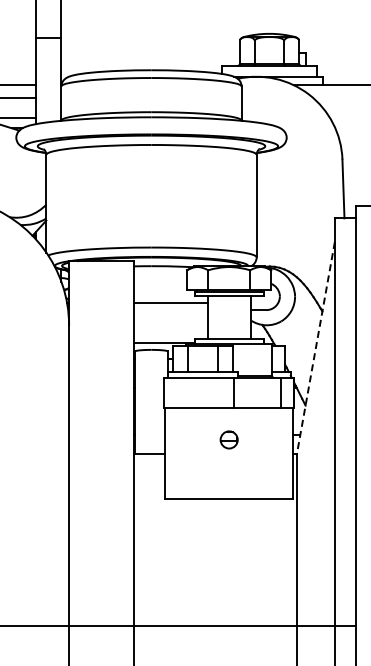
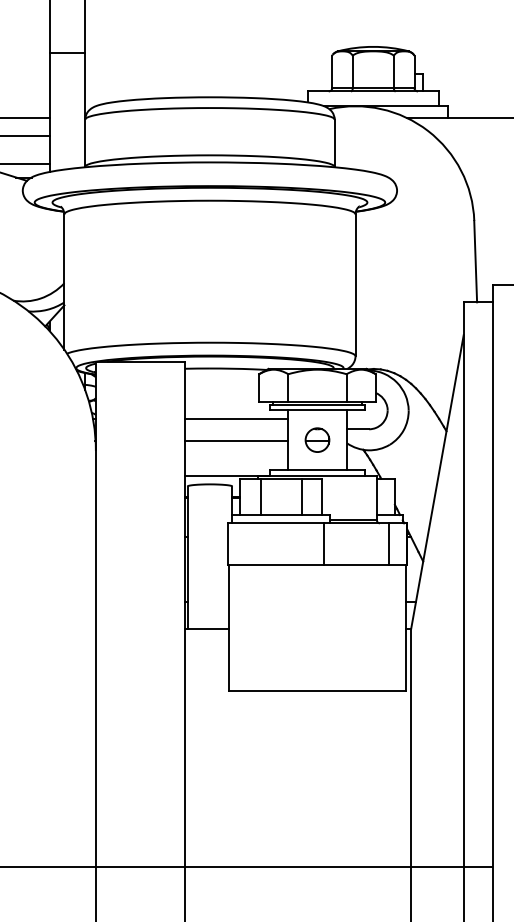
line: (170, 318) -> (236, 440), added
line: (315, 348) -> (436, 482), dashed -> solid
part: (228, 439) -> (316, 439), moved

